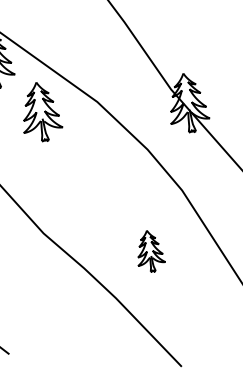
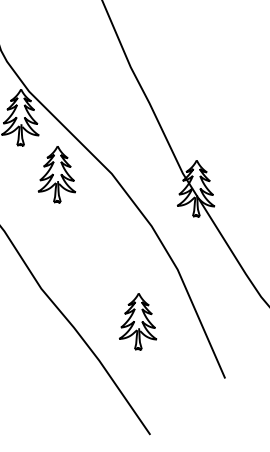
part: (149, 251) -> (137, 321), size x1.43

